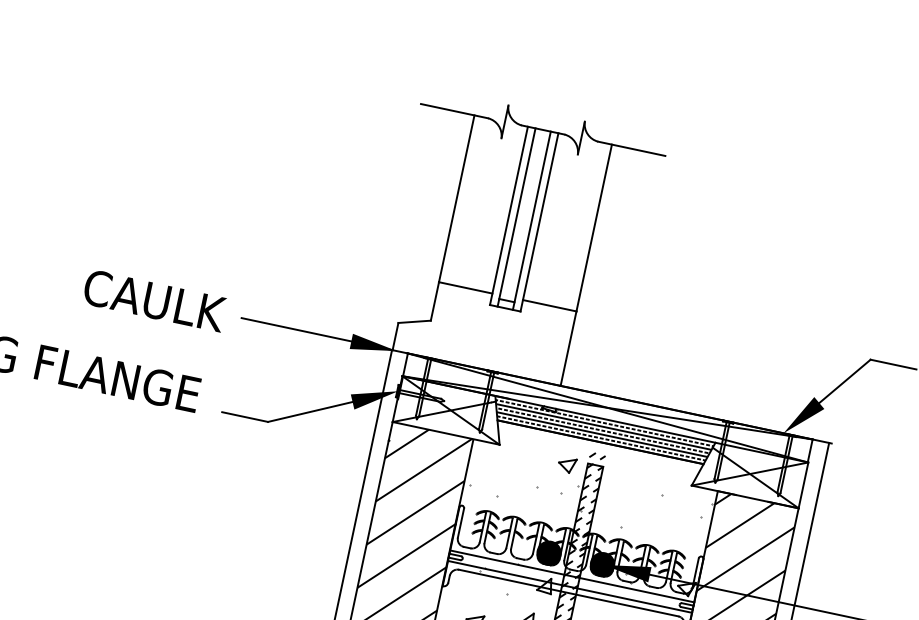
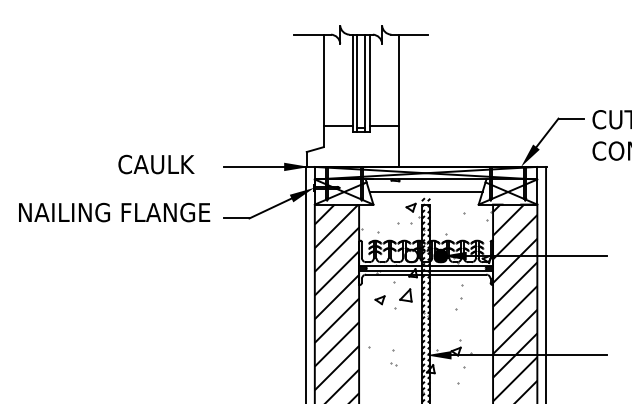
text: (154, 300) -> (156, 164), moved
hatch: (601, 431) -> (425, 186), removed
fill: (549, 552) -> (411, 255), removed

